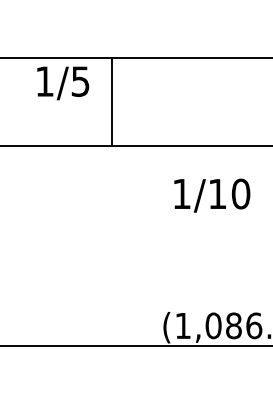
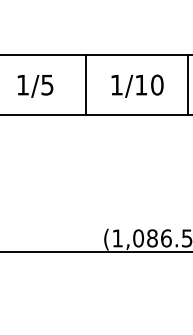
text: (63, 83) -> (35, 86), moved
line: (112, 101) -> (86, 84), moved
text: (212, 194) -> (137, 85), moved

